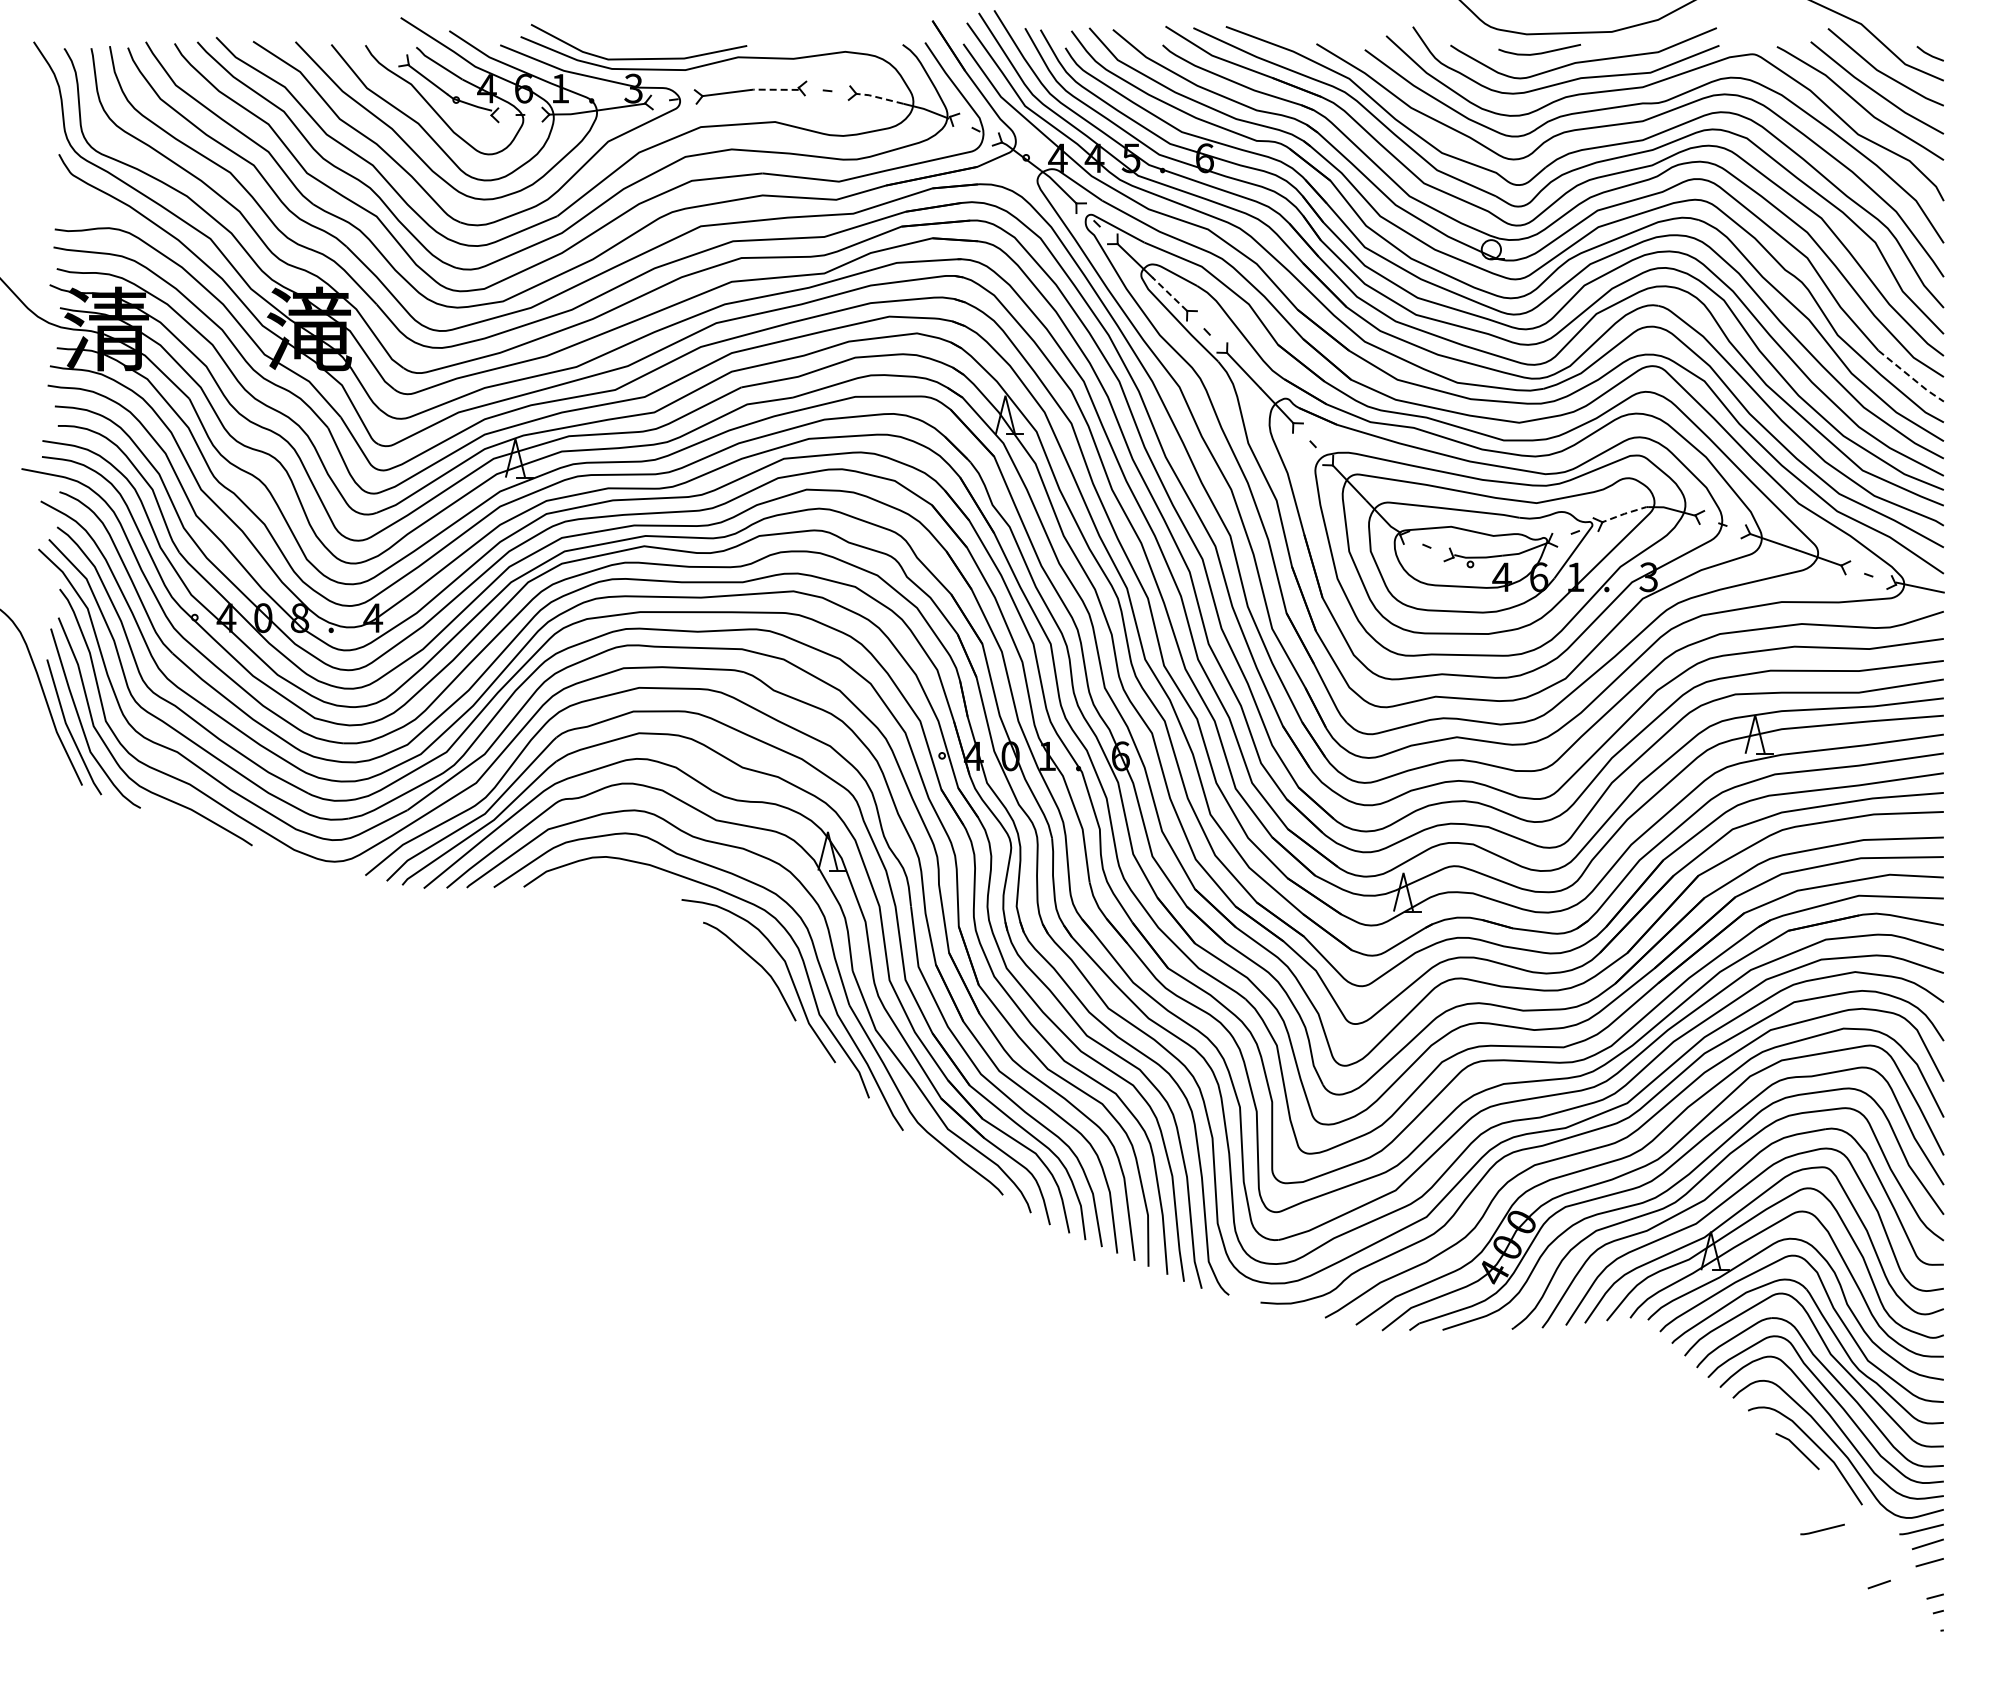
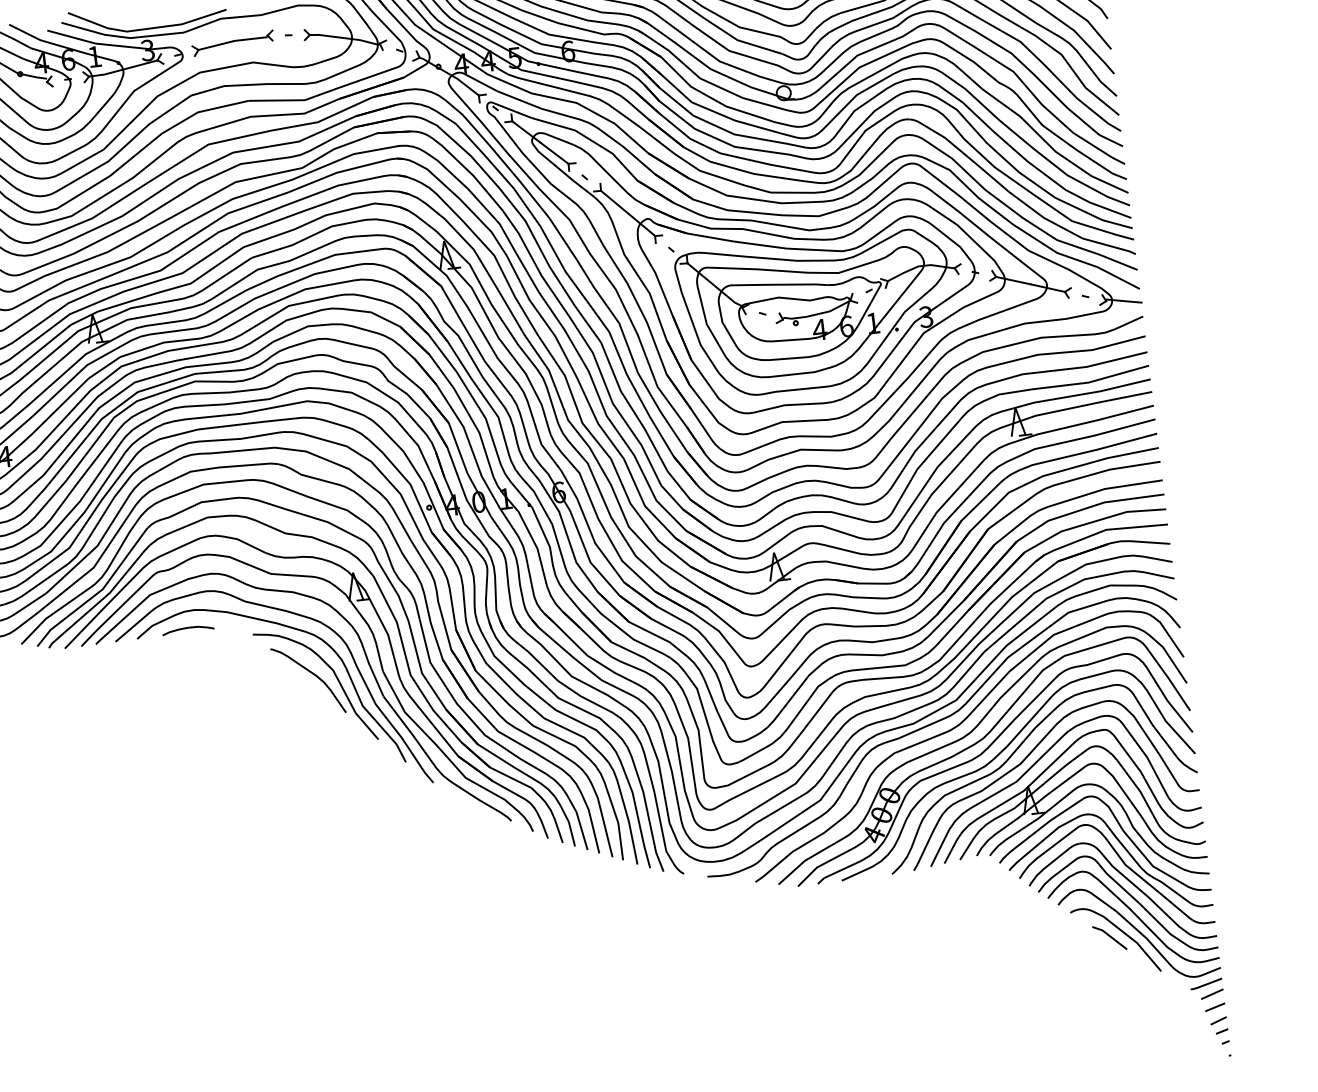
line: (773, 89) -> (249, 39), dashed -> solid
line: (879, 97) -> (326, 35), dashed -> solid
line: (1169, 293) -> (554, 152), dashed -> solid
line: (1911, 377) -> (1099, 149), dashed -> solid
line: (1624, 513) -> (903, 272), dashed -> solid
curve: (592, 881) -> (186, 629), added
line: (1822, 1529) -> (1134, 992), removed
line: (1878, 1584) -> (1218, 1020), moved

